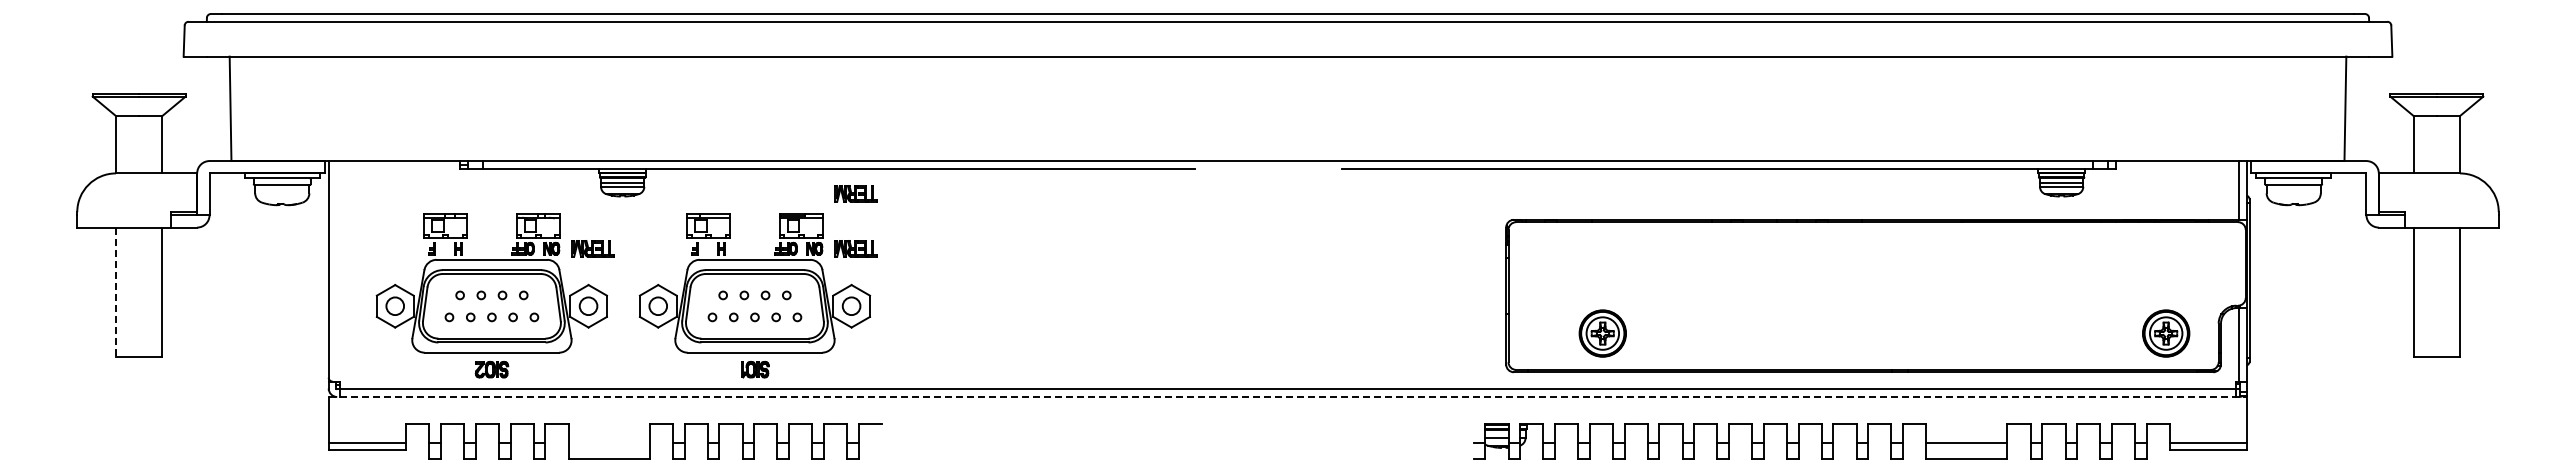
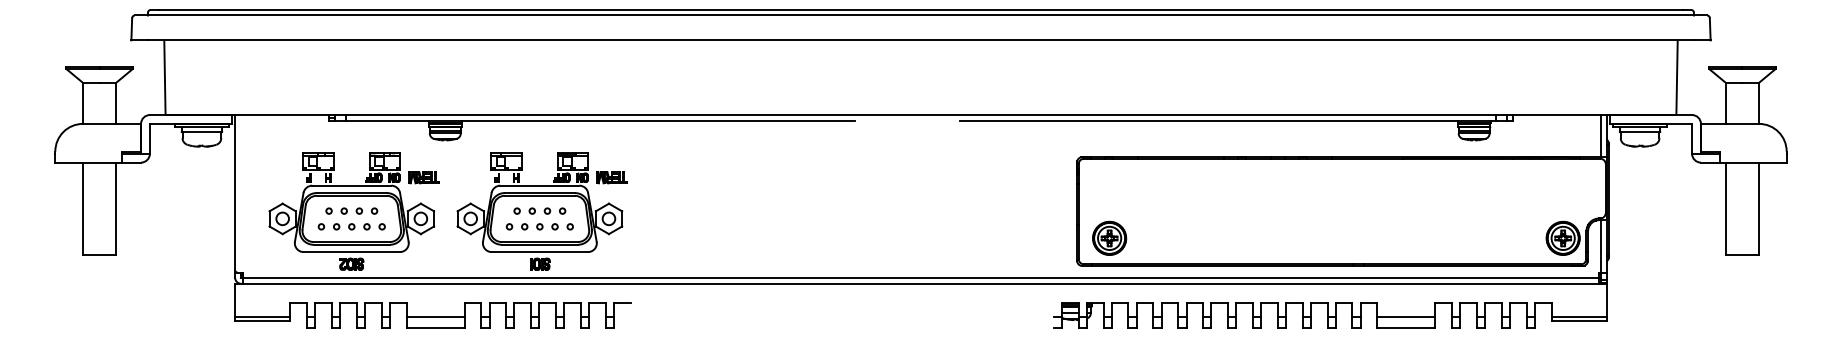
part: (855, 193) -> (611, 138), removed
line: (115, 292) -> (82, 209), dashed -> solid
part: (1602, 333) -> (1109, 238), moved
part: (2166, 333) -> (1563, 238), moved
line: (1288, 397) -> (921, 284), dashed -> solid
line: (608, 443) -> (435, 317), added

